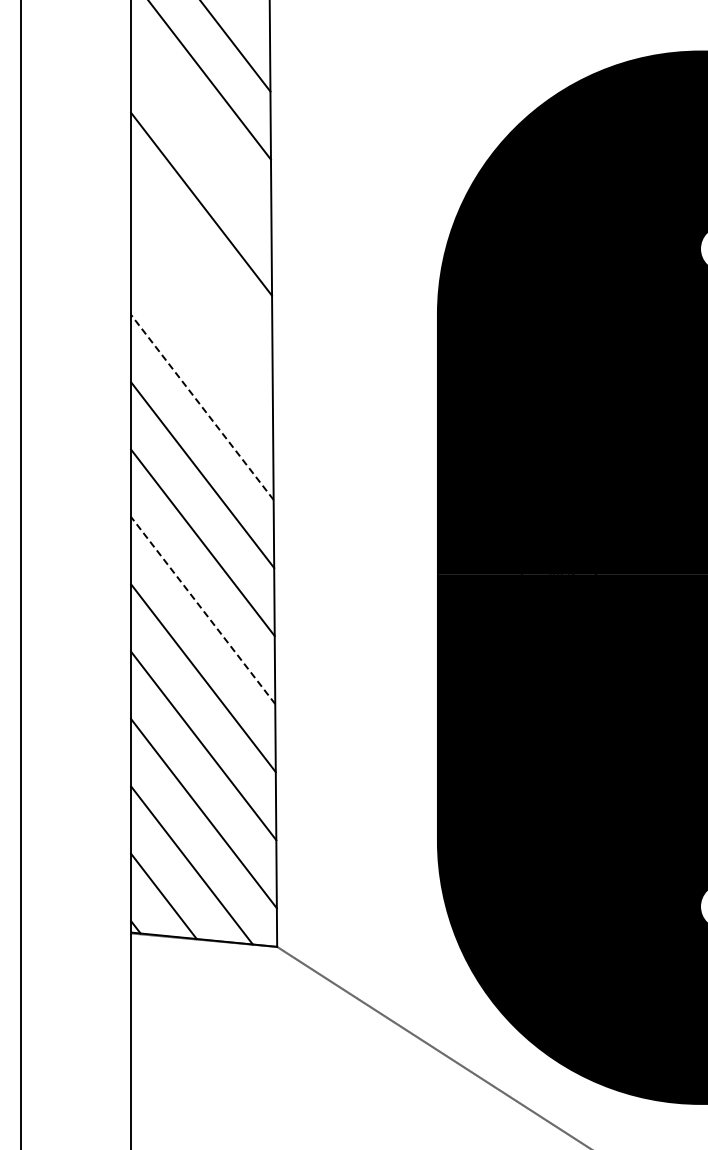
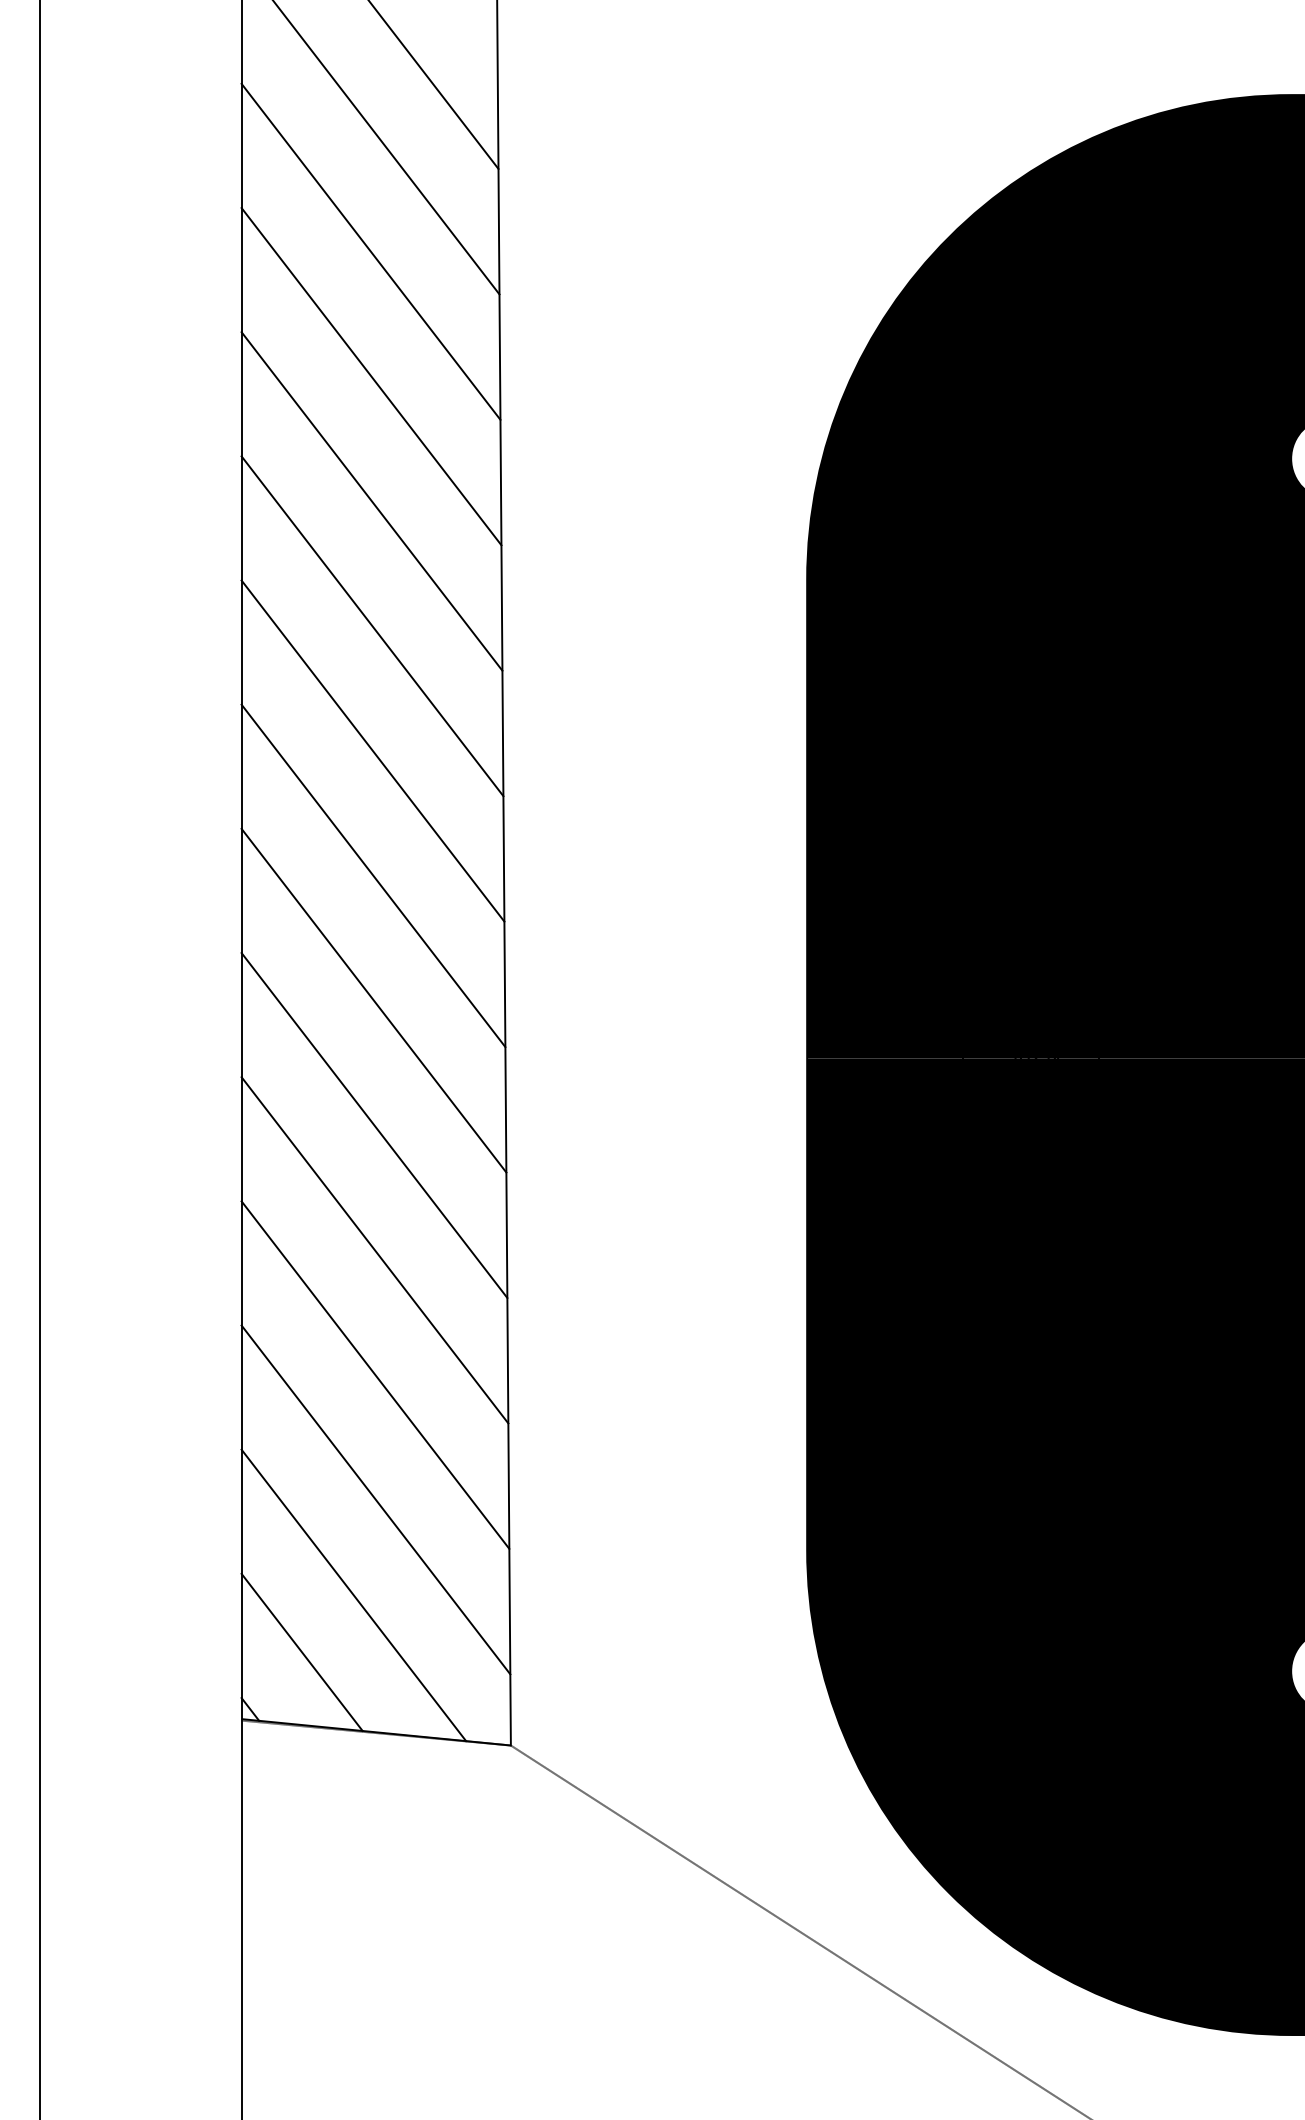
line: (201, 136) -> (371, 251), added
line: (201, 271) -> (371, 500), added
line: (202, 339) -> (373, 625), added
line: (202, 407) -> (373, 751), dashed -> solid
line: (202, 610) -> (373, 1125), dashed -> solid

